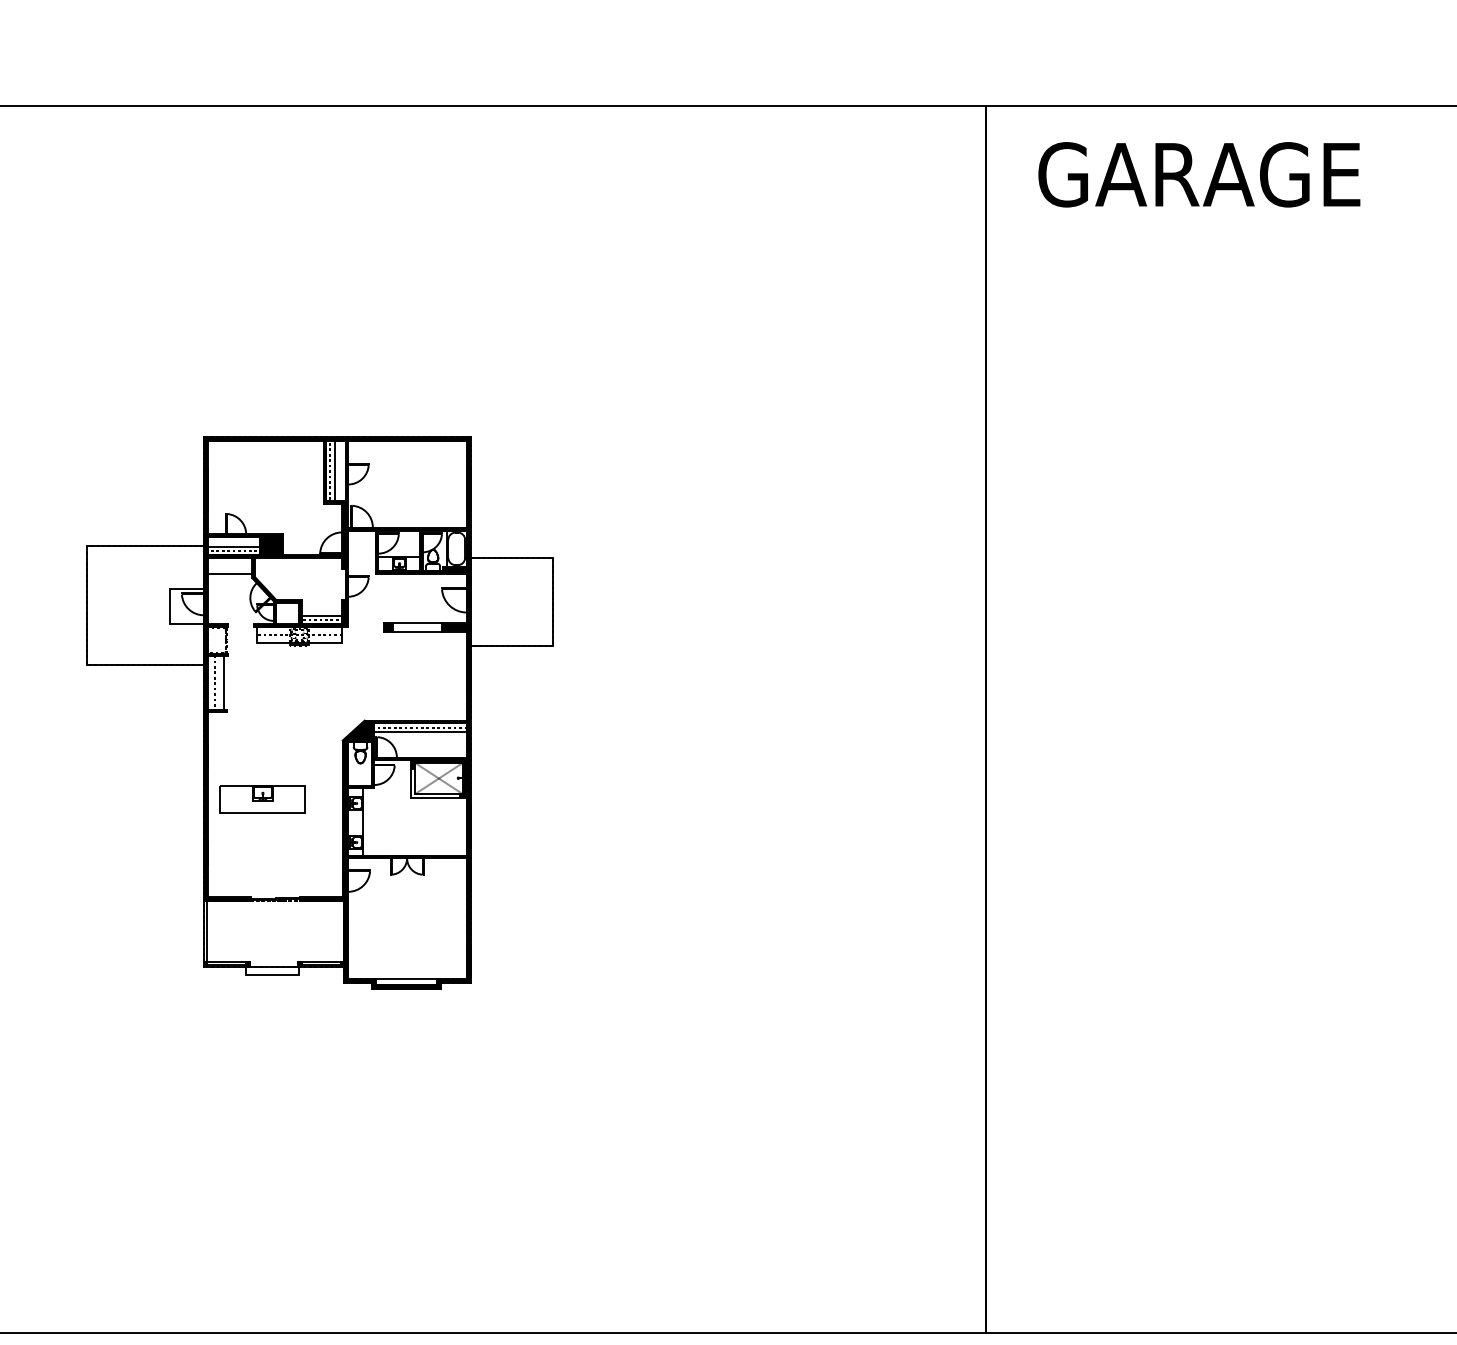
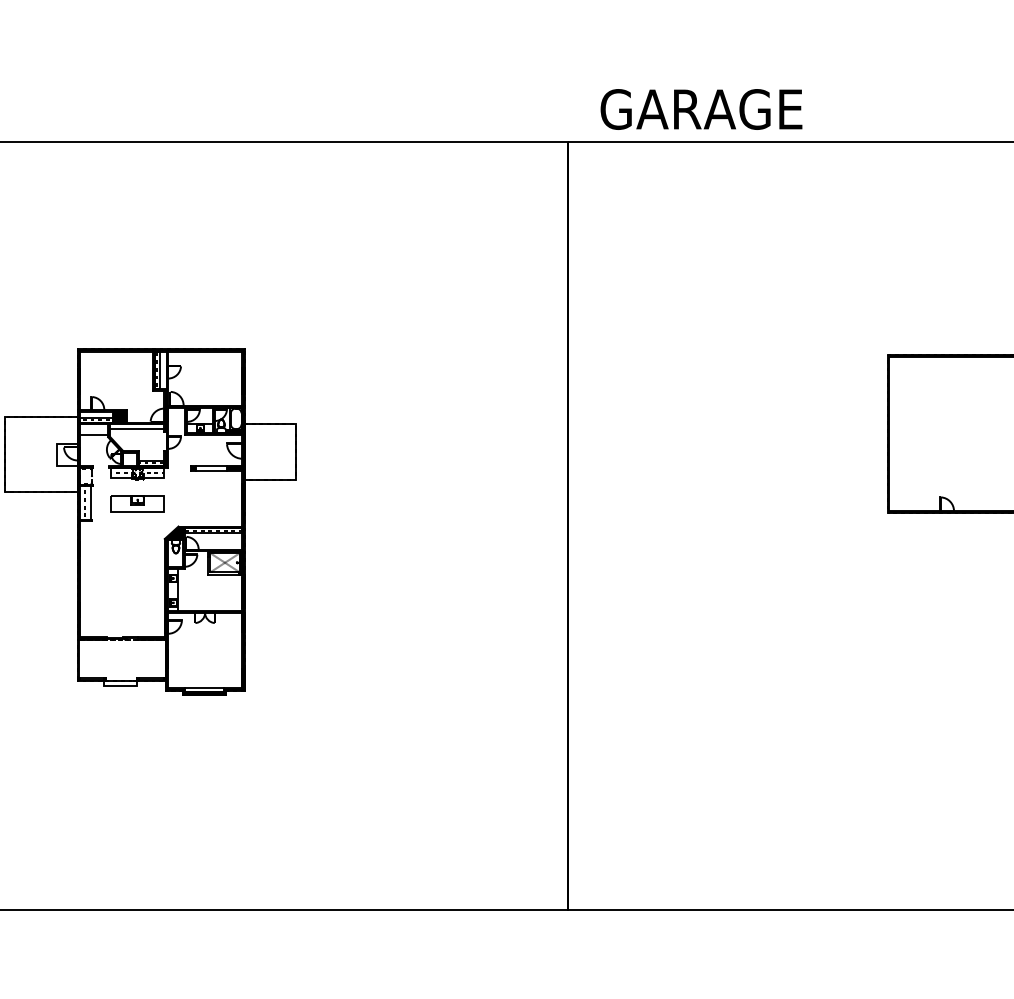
text: (1199, 174) -> (701, 109), moved
line: (297, 565) -> (136, 429), added
part: (262, 798) -> (137, 503), moved

